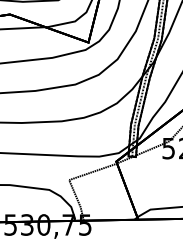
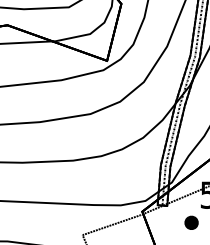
part: (154, 169) -> (190, 221), added

